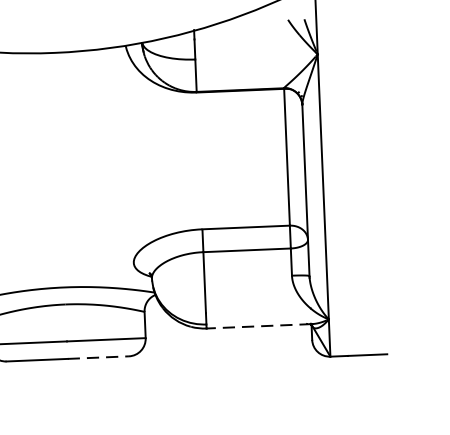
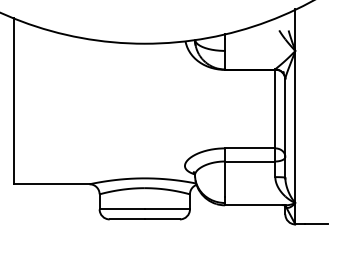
line: (257, 326) -> (254, 205), dashed -> solid
line: (98, 357) -> (162, 219), dashed -> solid

